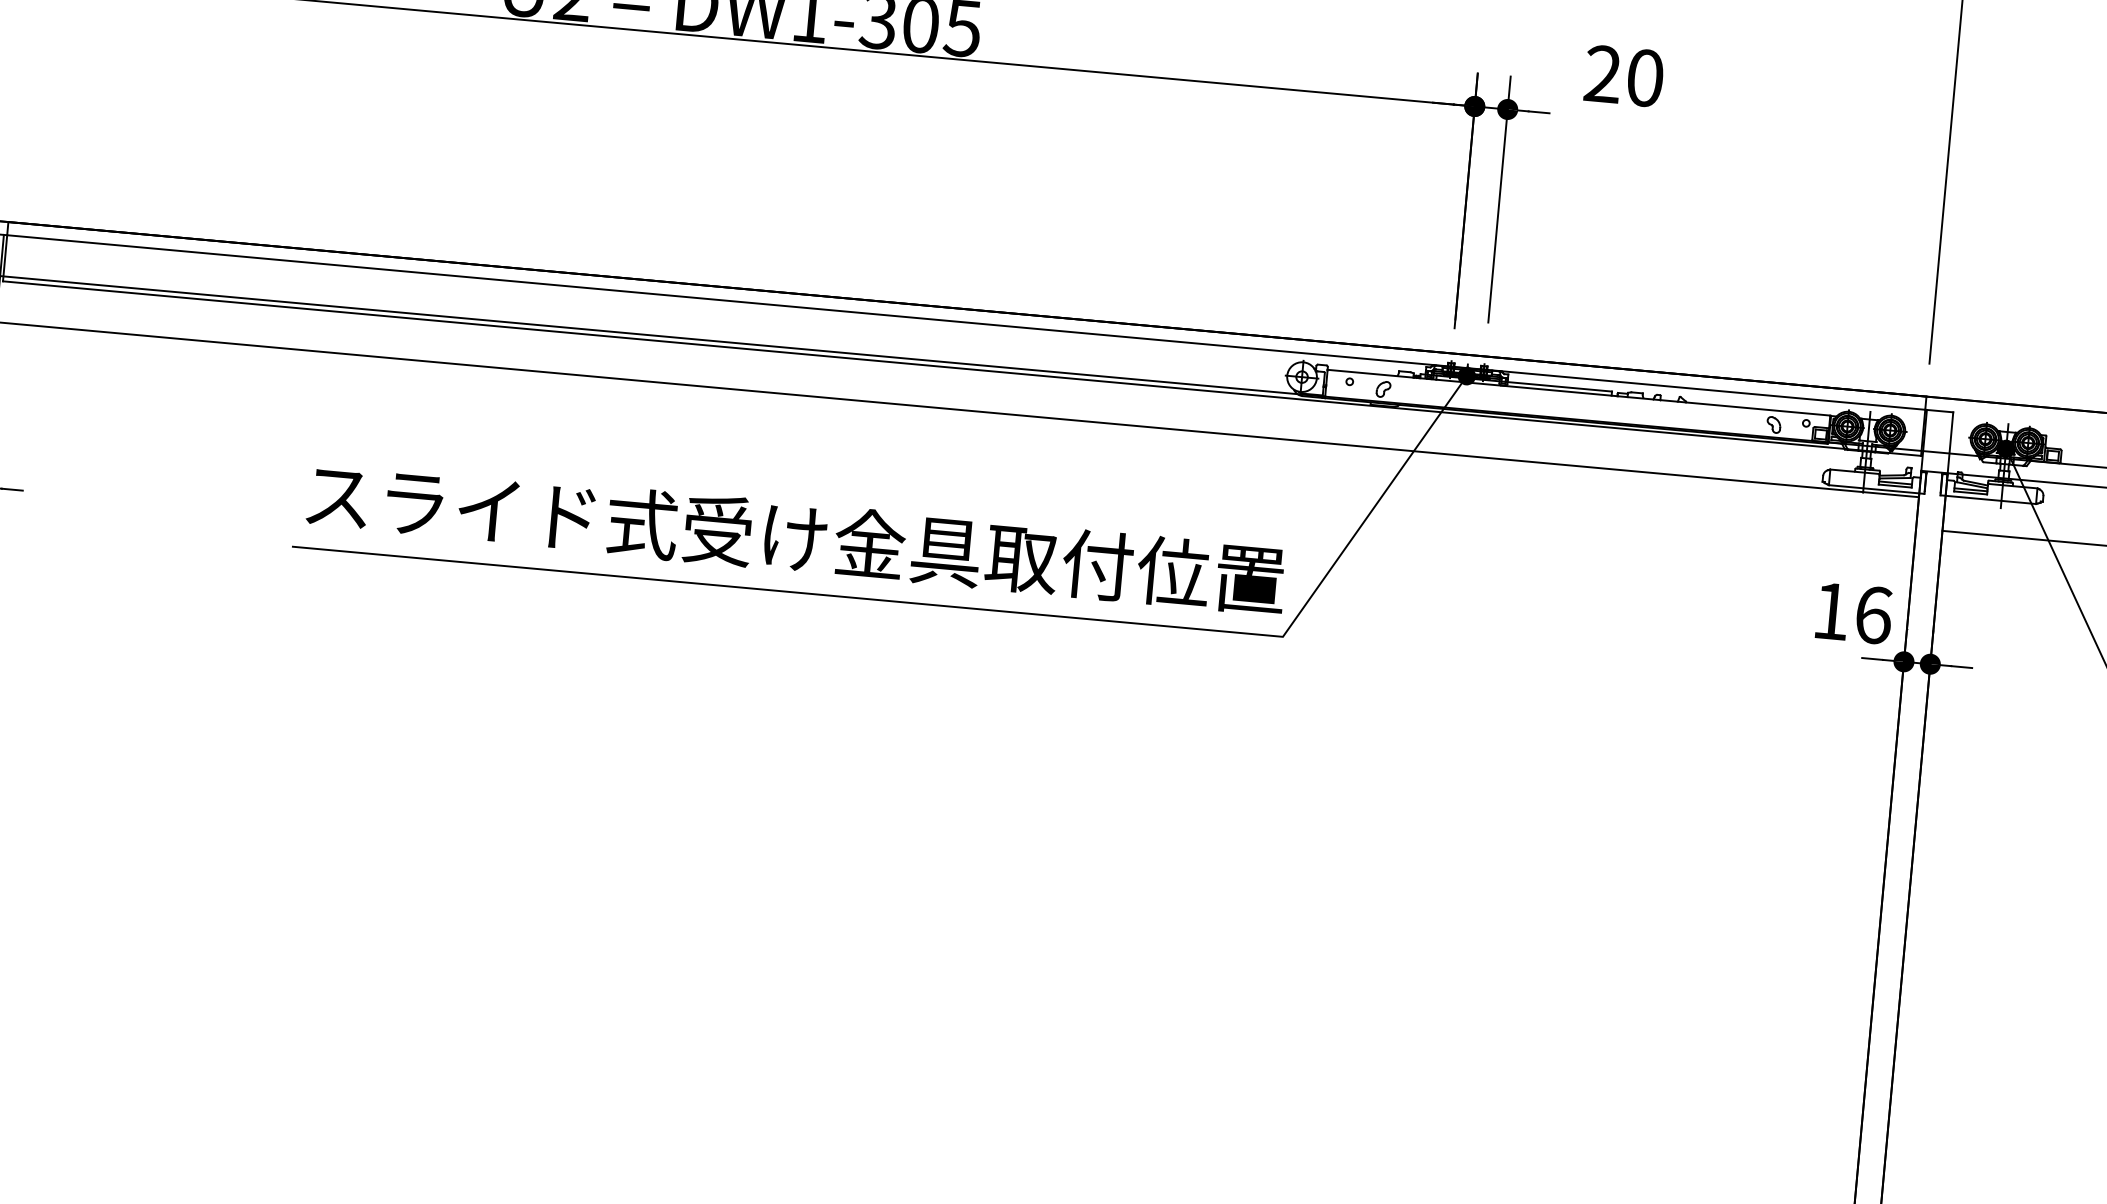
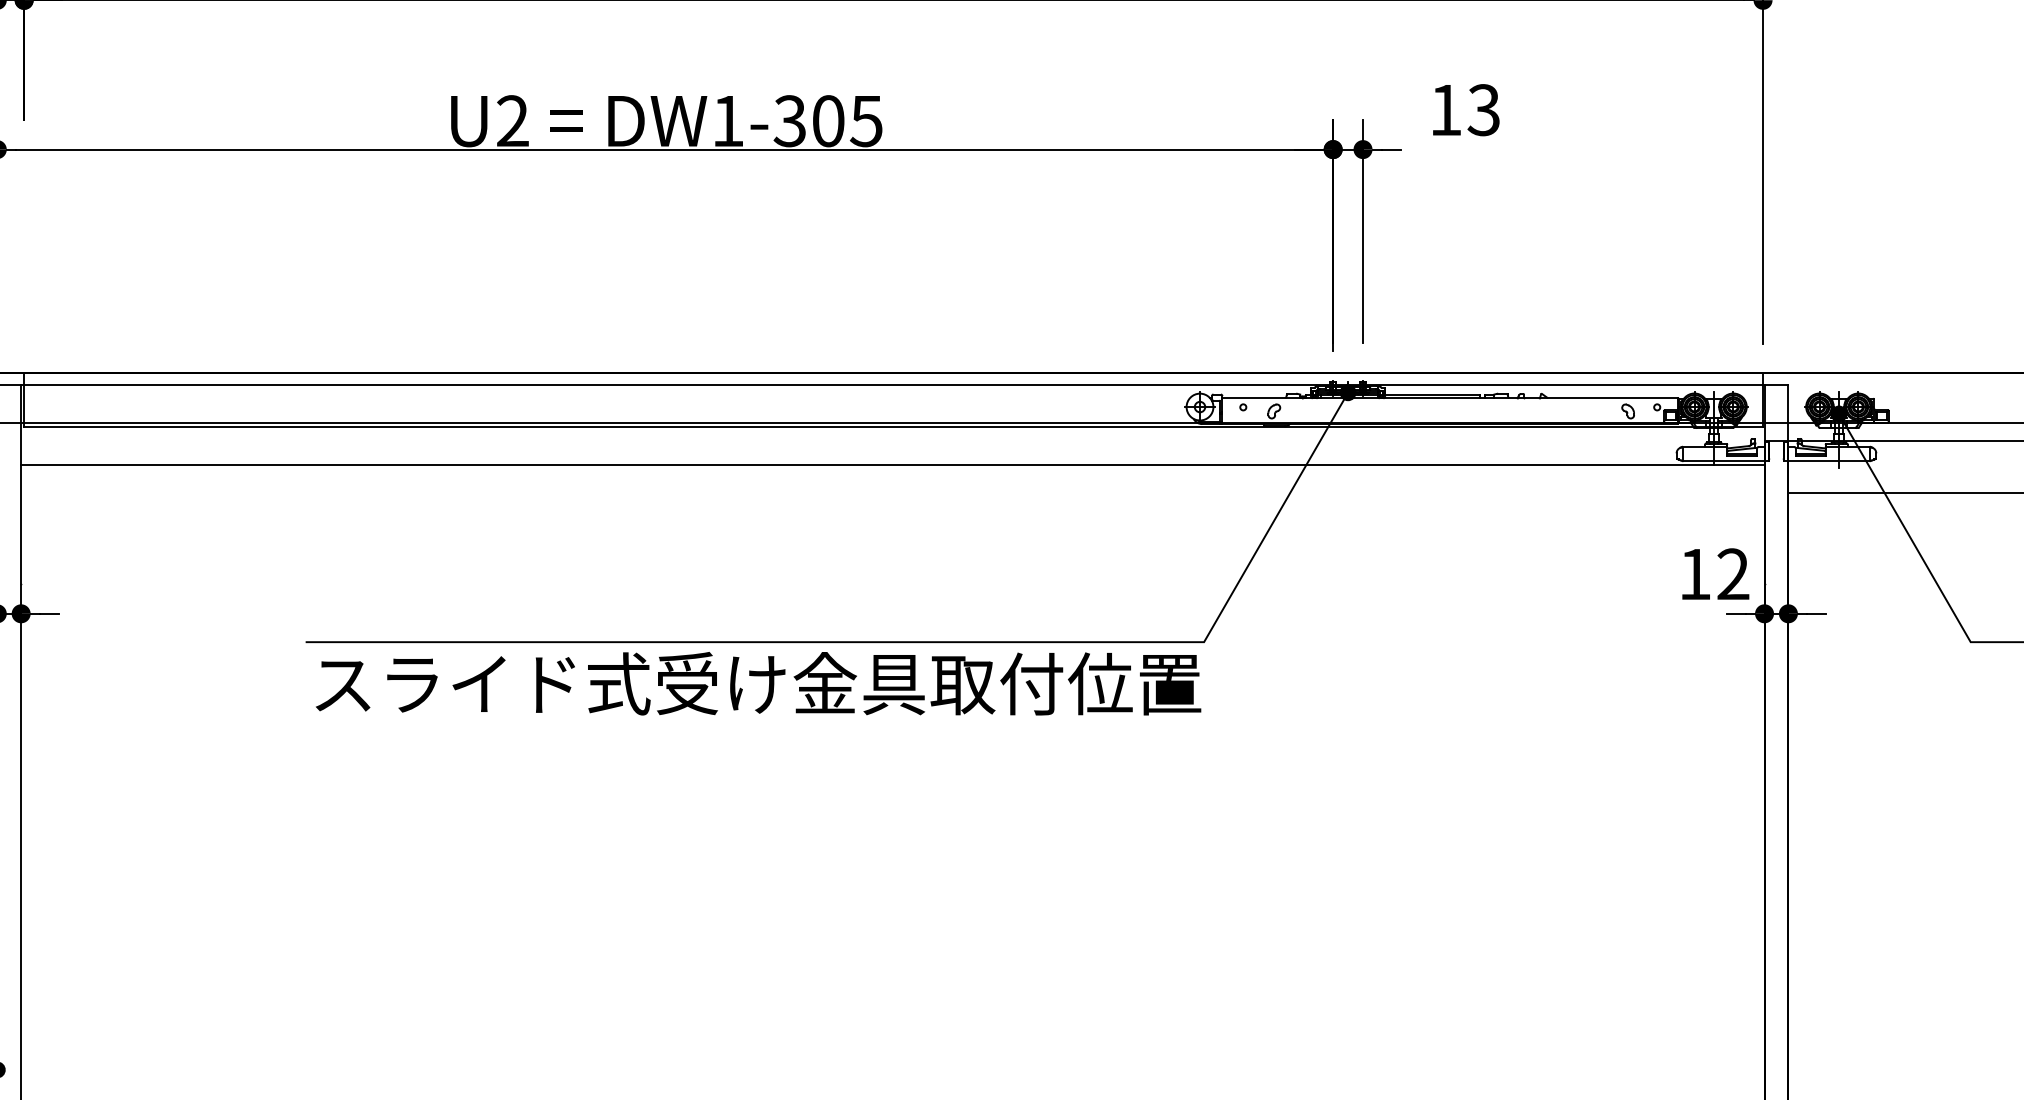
text: (1624, 76) -> (1465, 110), 20 -> 13
text: (796, 537) -> (758, 683), moved
text: (1873, 615) -> (1733, 574), 16 -> 12

